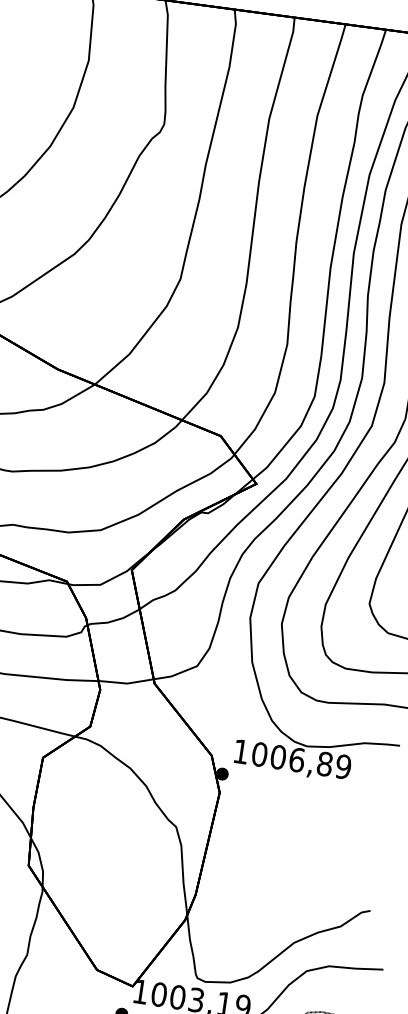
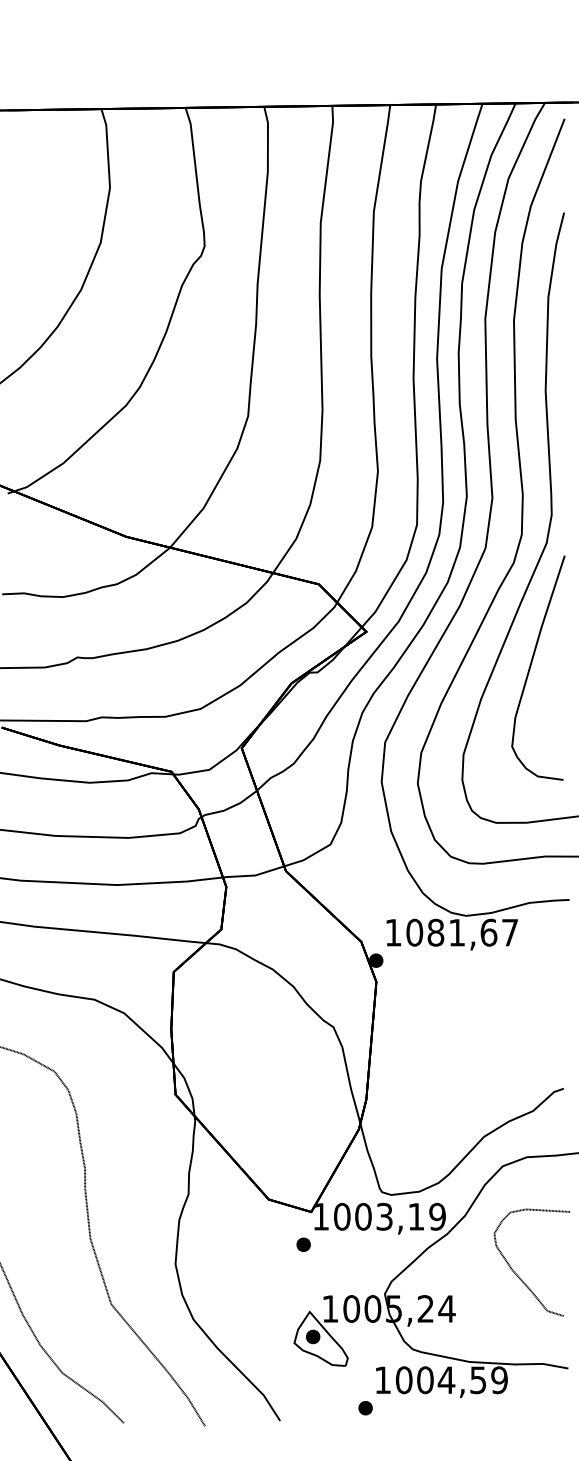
text: (310, 761) -> (472, 932), 1006,89 -> 1081,67

